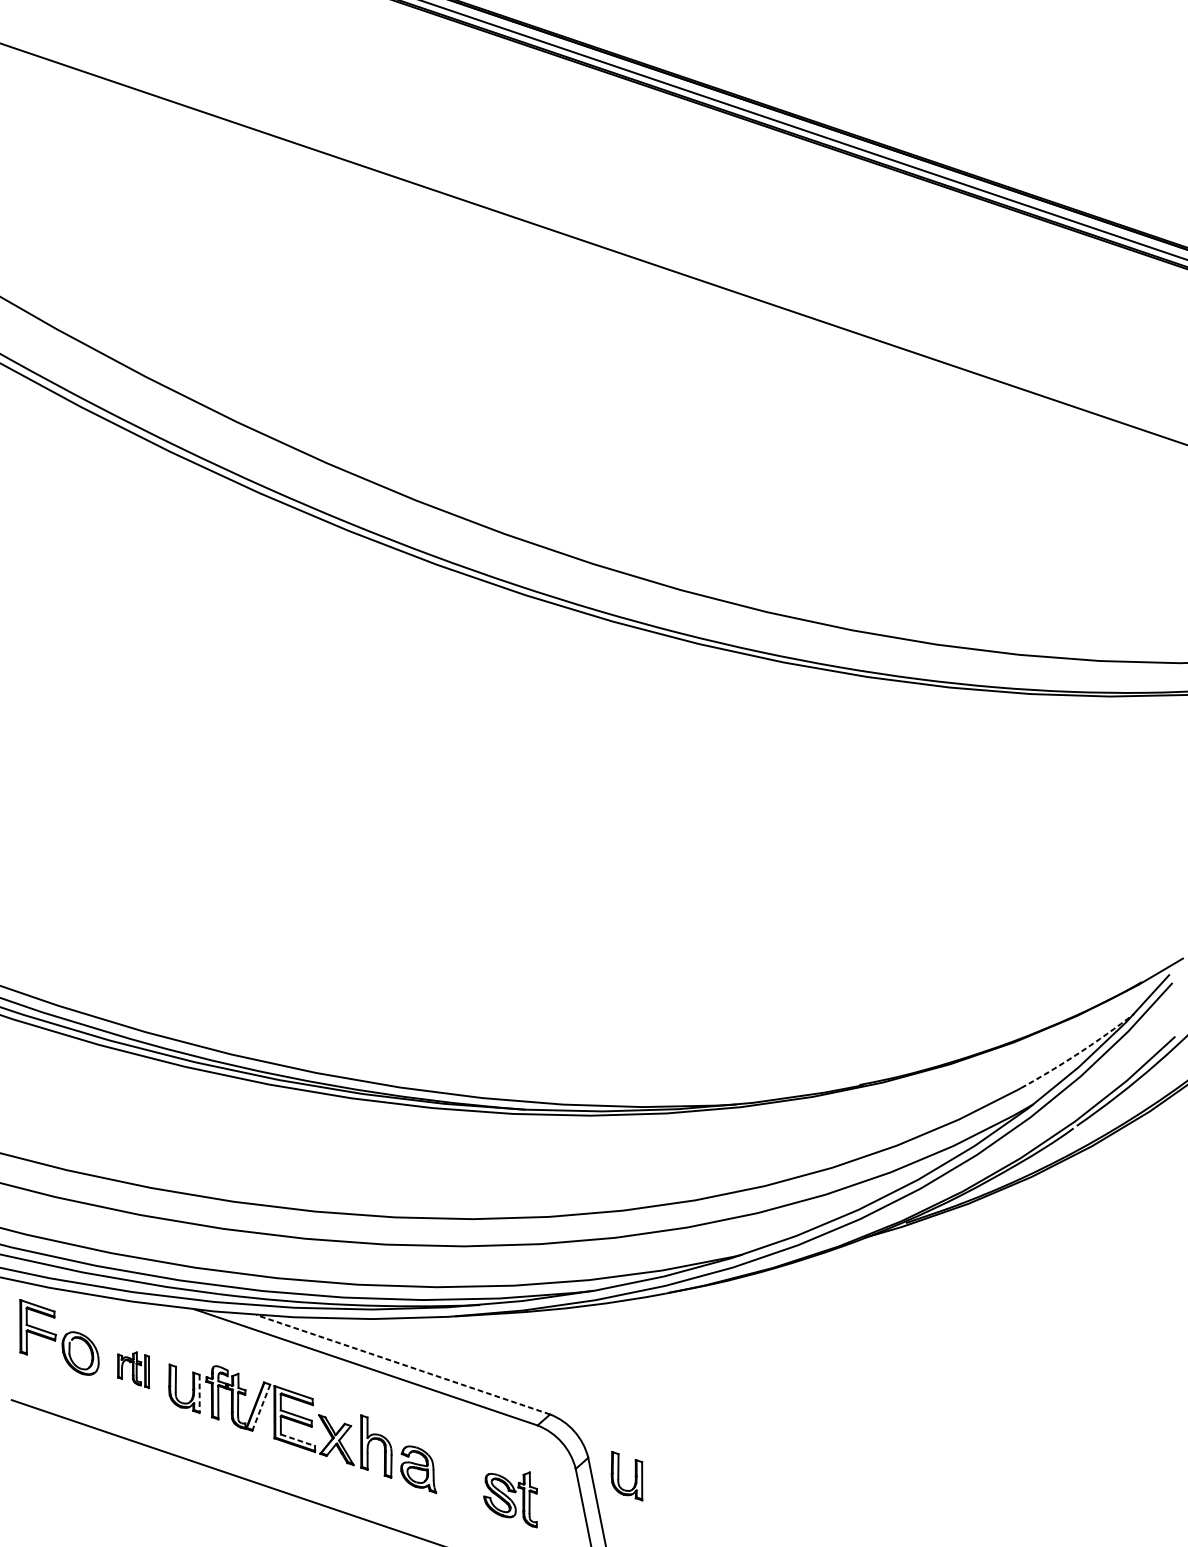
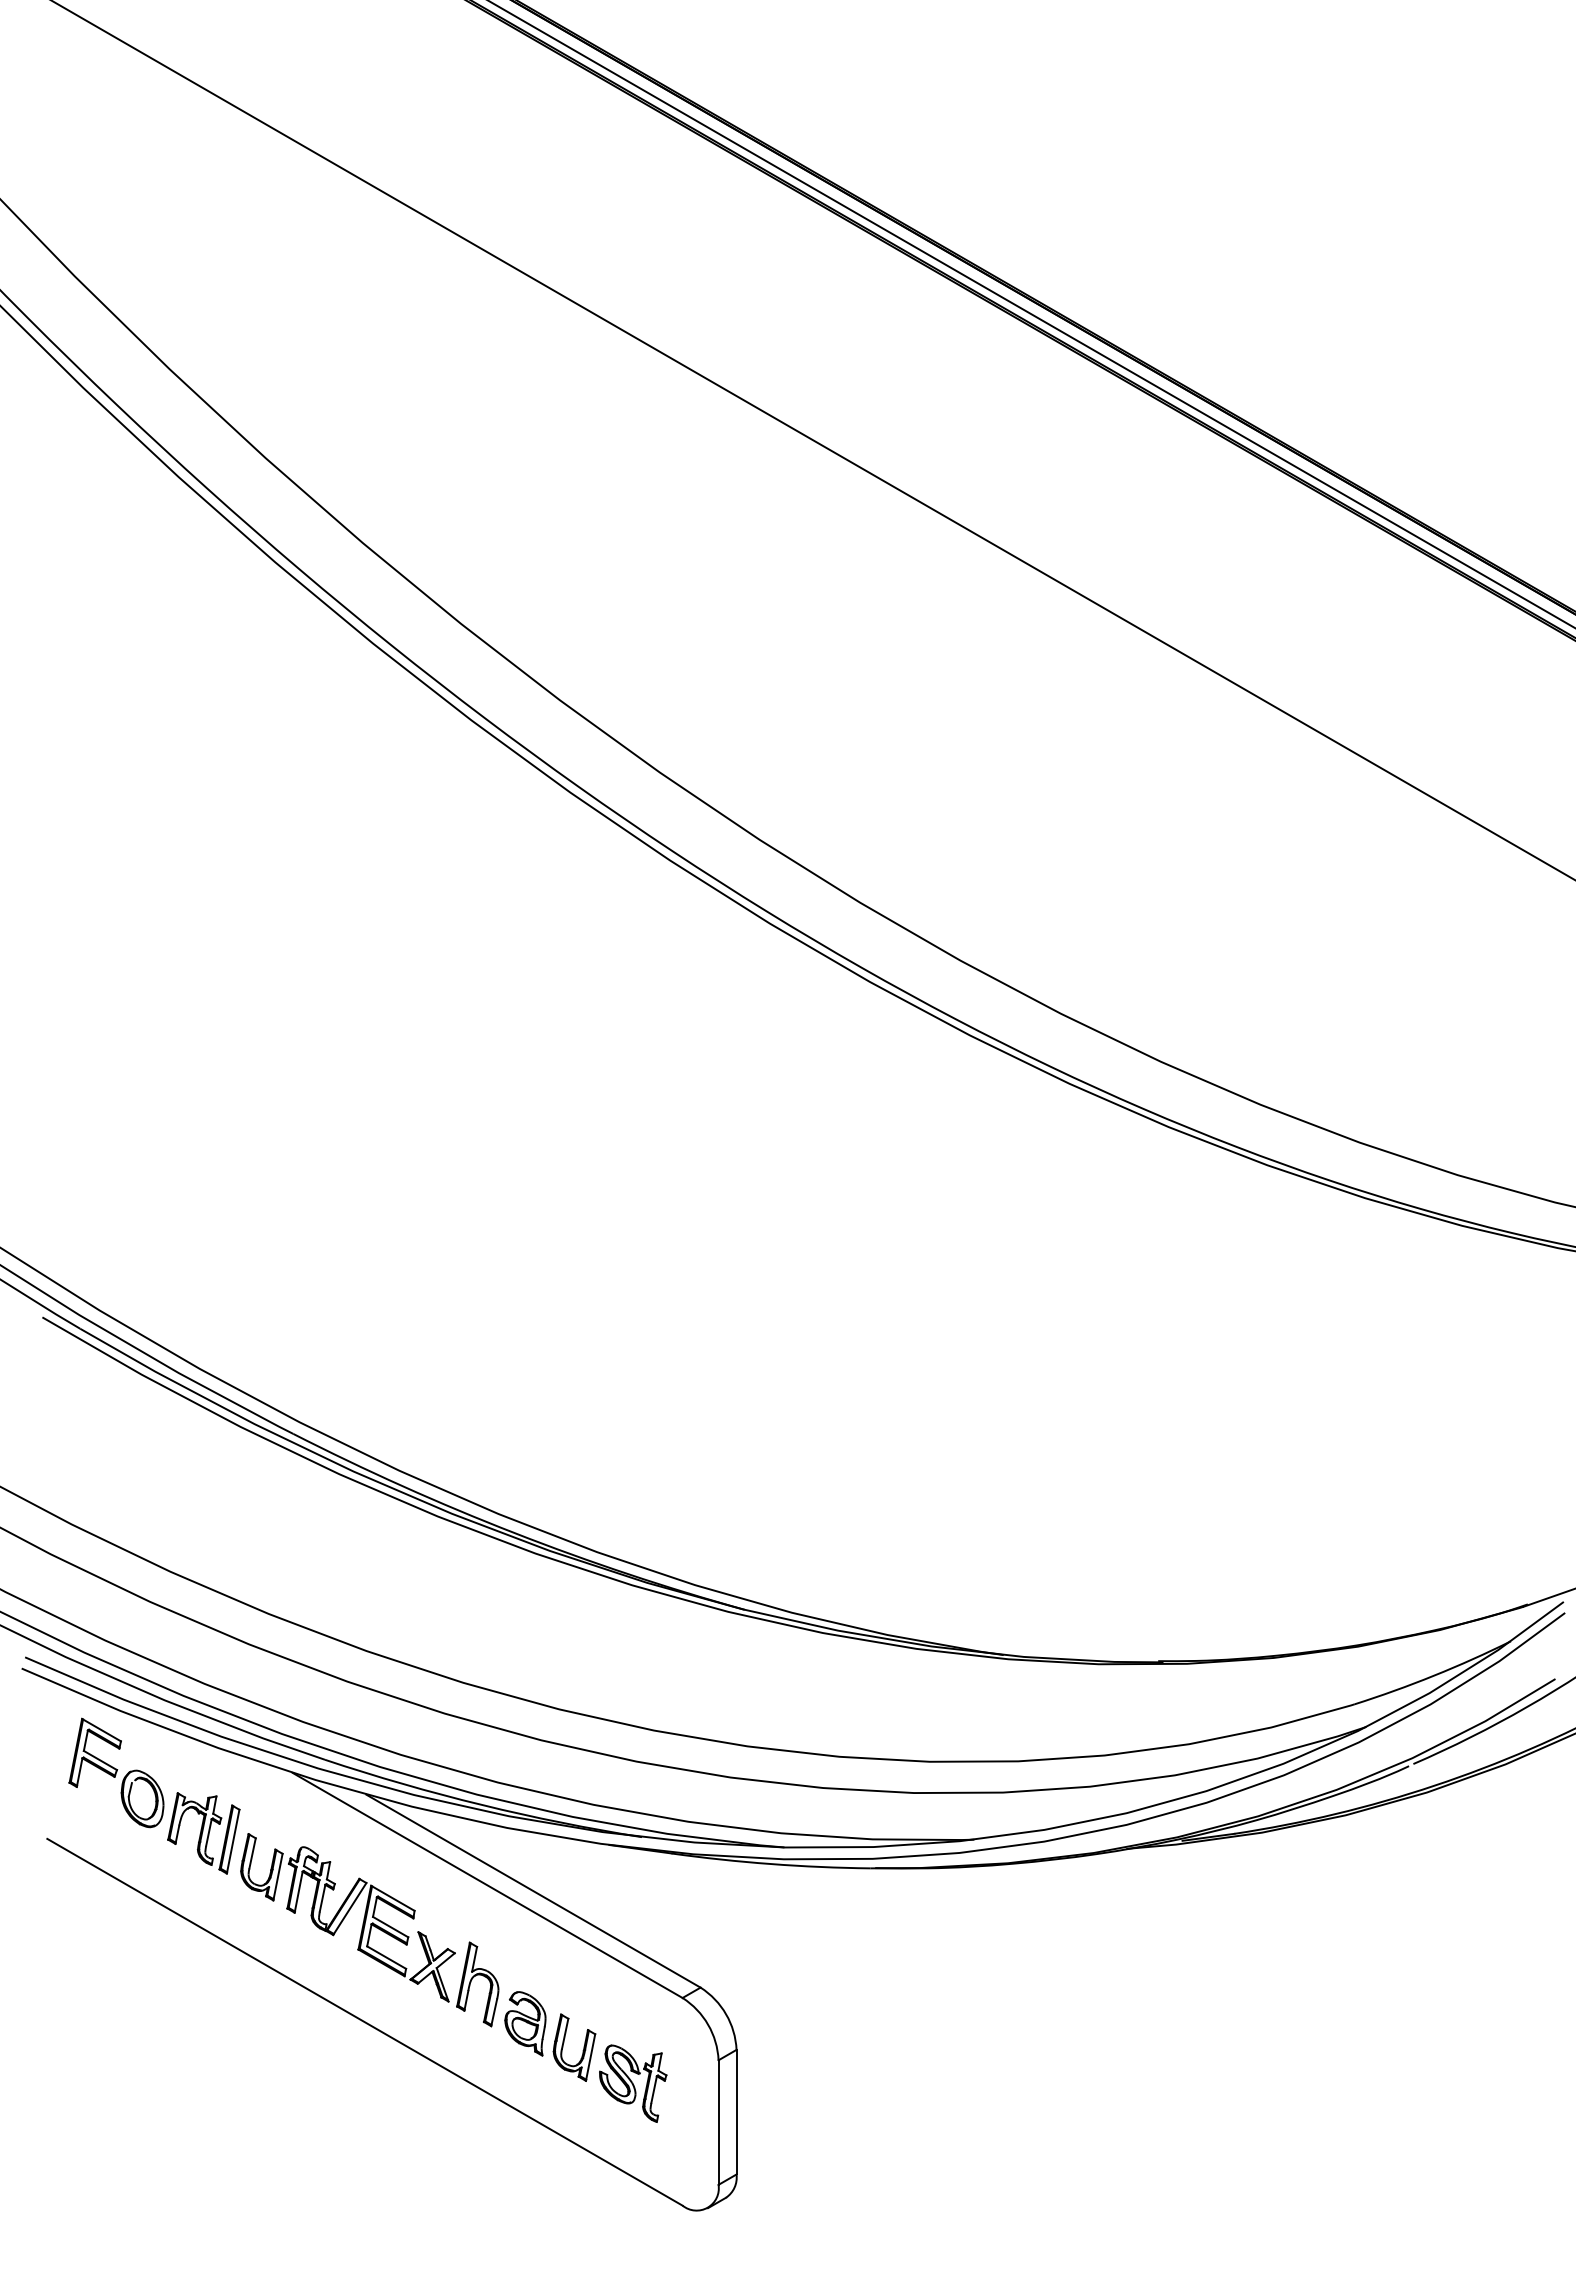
arc: (1079, 1052) -> (1434, 1675), dashed -> solid
line: (403, 1365) -> (533, 1891), dashed -> solid
part: (134, 1371) -> (203, 1833), size x1.67
line: (200, 1394) -> (278, 1877), dashed -> solid
line: (261, 1408) -> (349, 1909), dashed -> solid
line: (298, 1440) -> (387, 1957), dashed -> solid
part: (634, 1476) -> (582, 2050), moved

